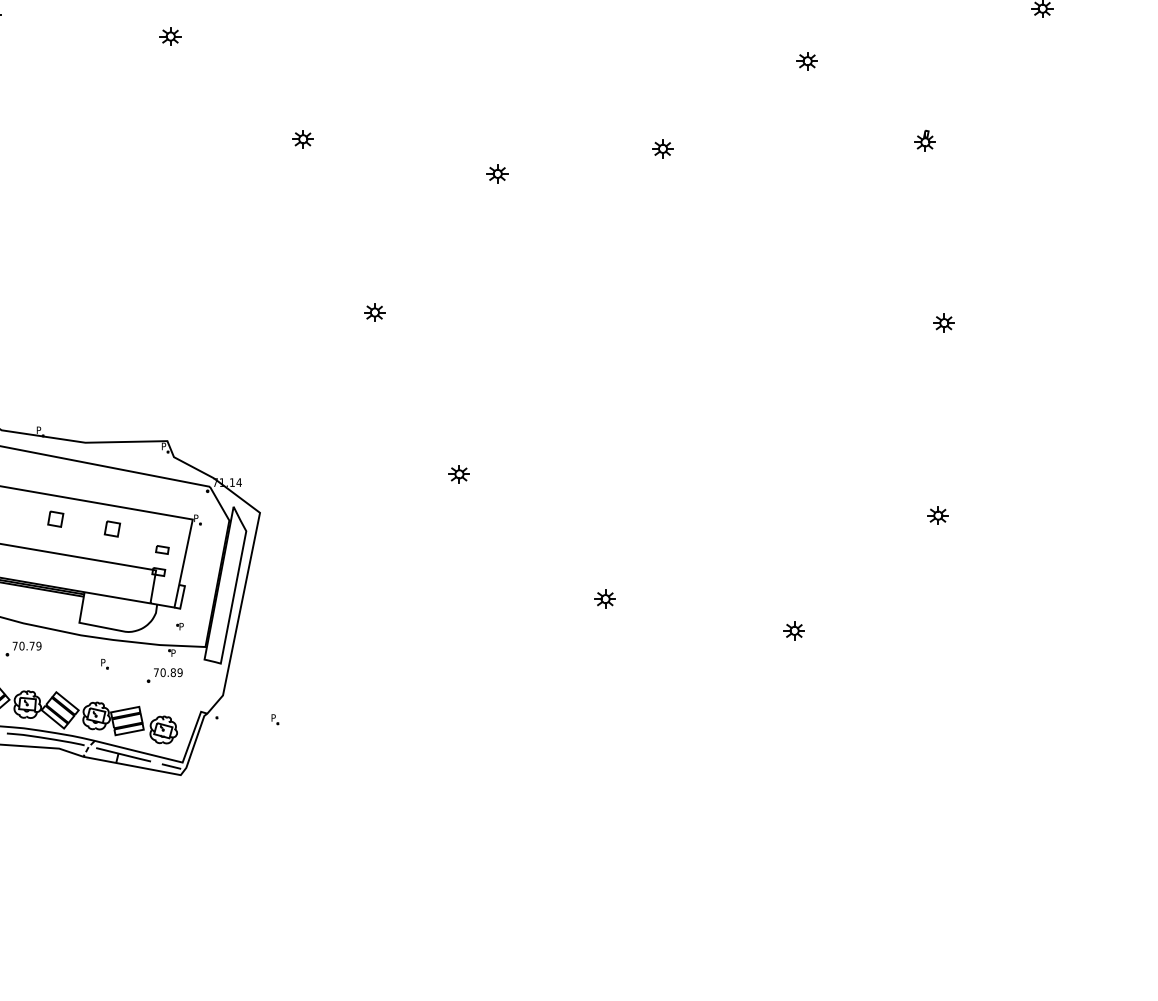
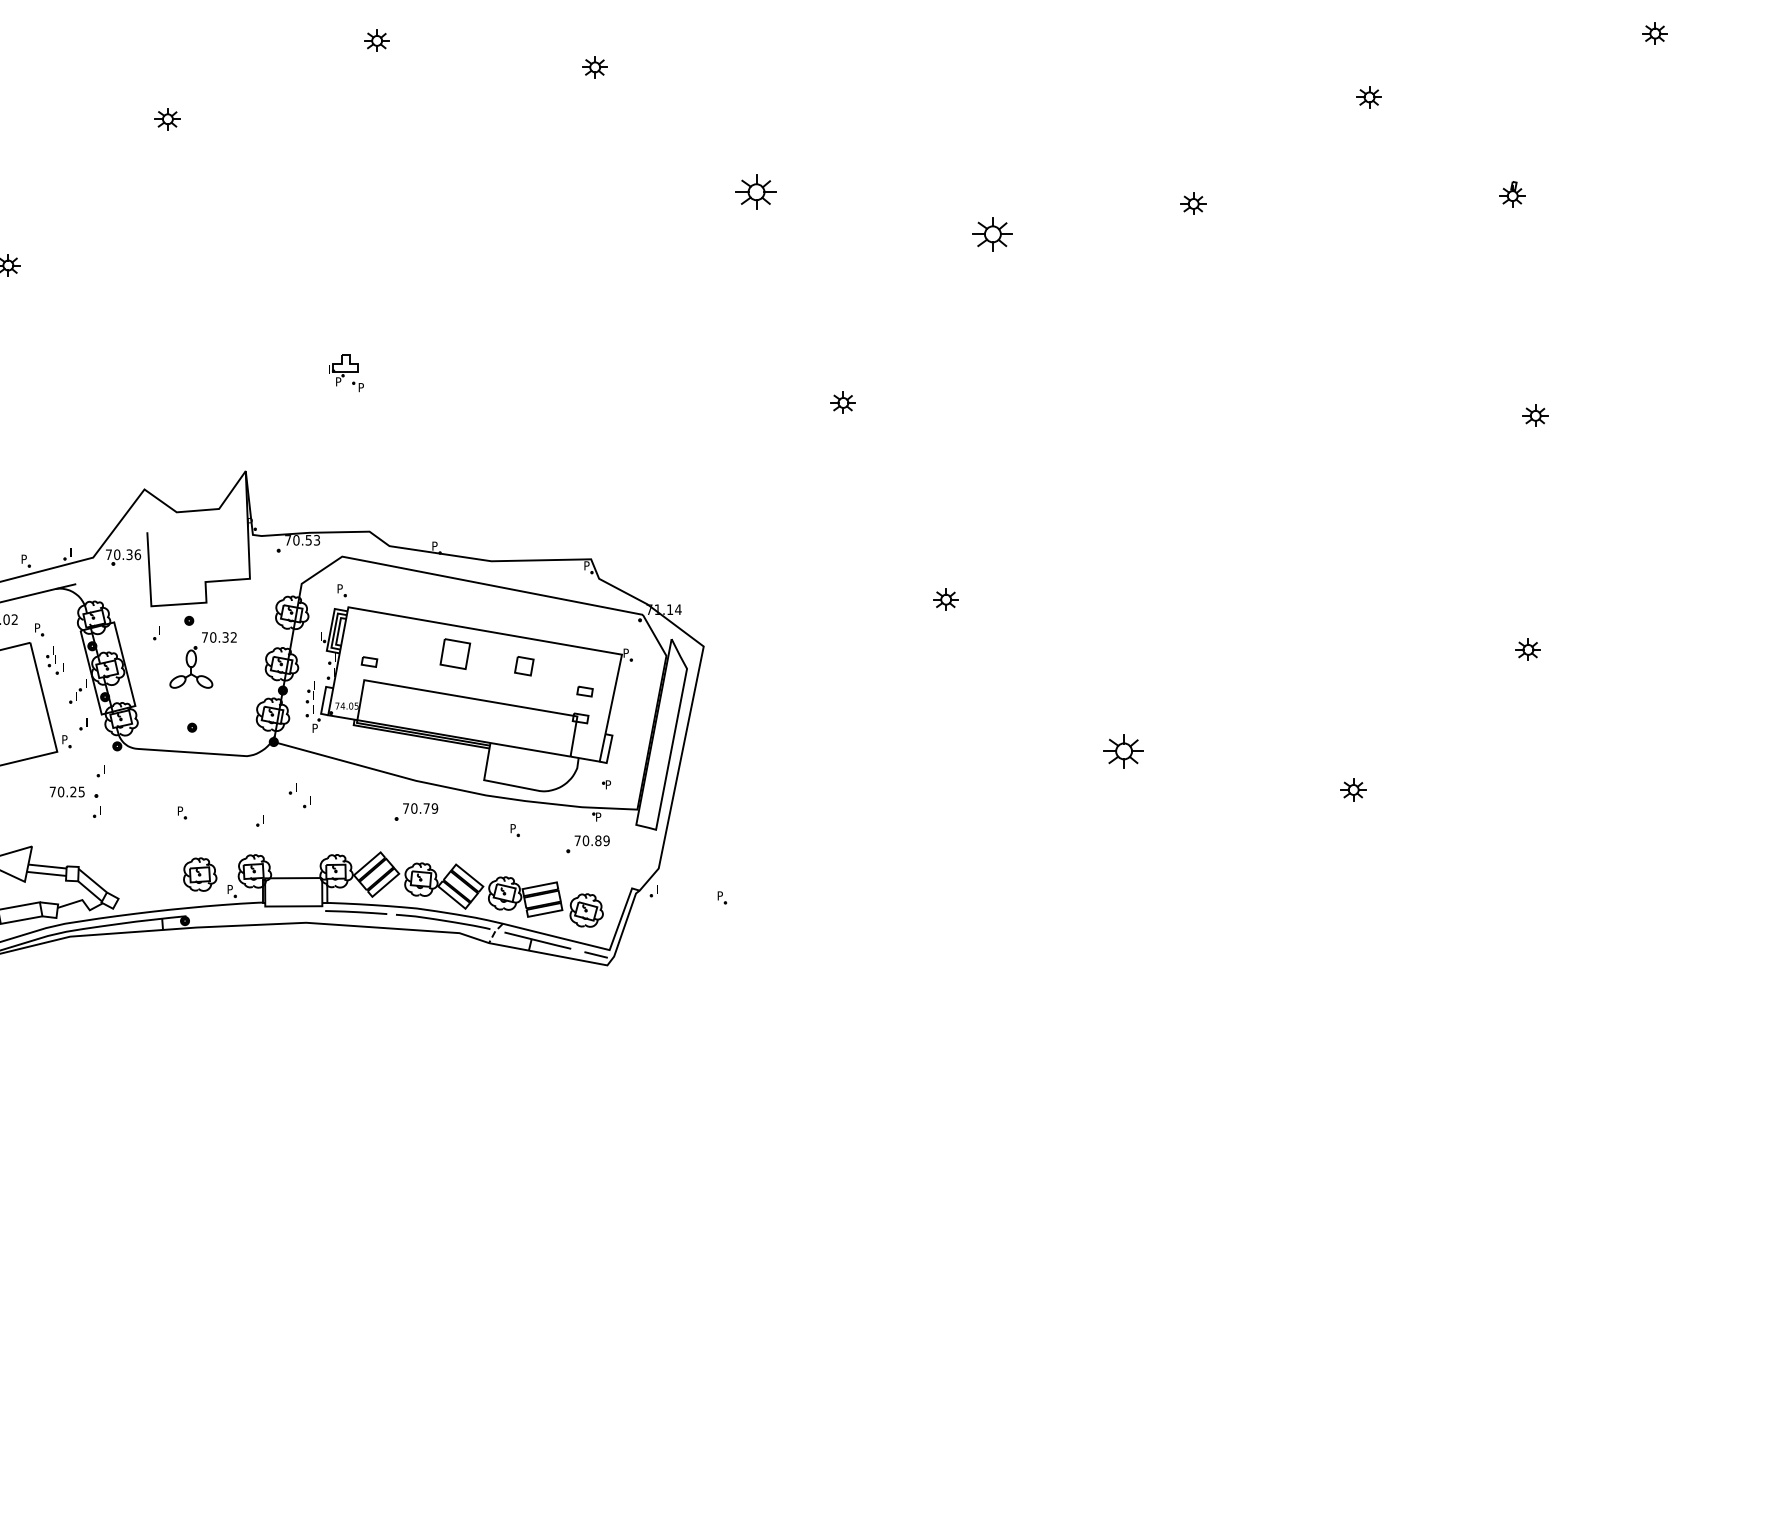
part: (302, 139) -> (755, 192), size x1.6
part: (497, 173) -> (992, 234), size x1.6
part: (55, 519) -> (455, 654), size x1.6
part: (605, 599) -> (1123, 751), size x1.6

